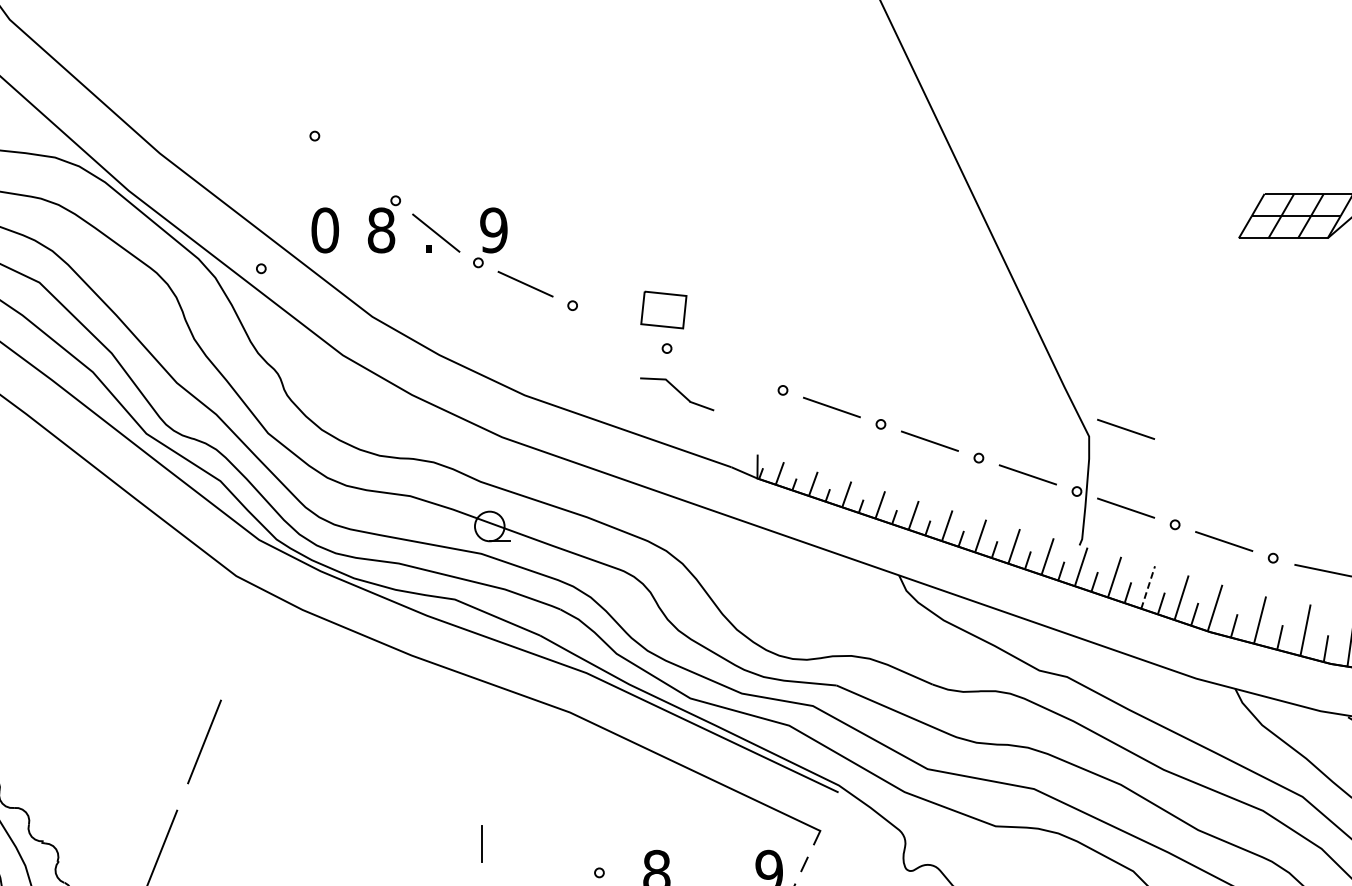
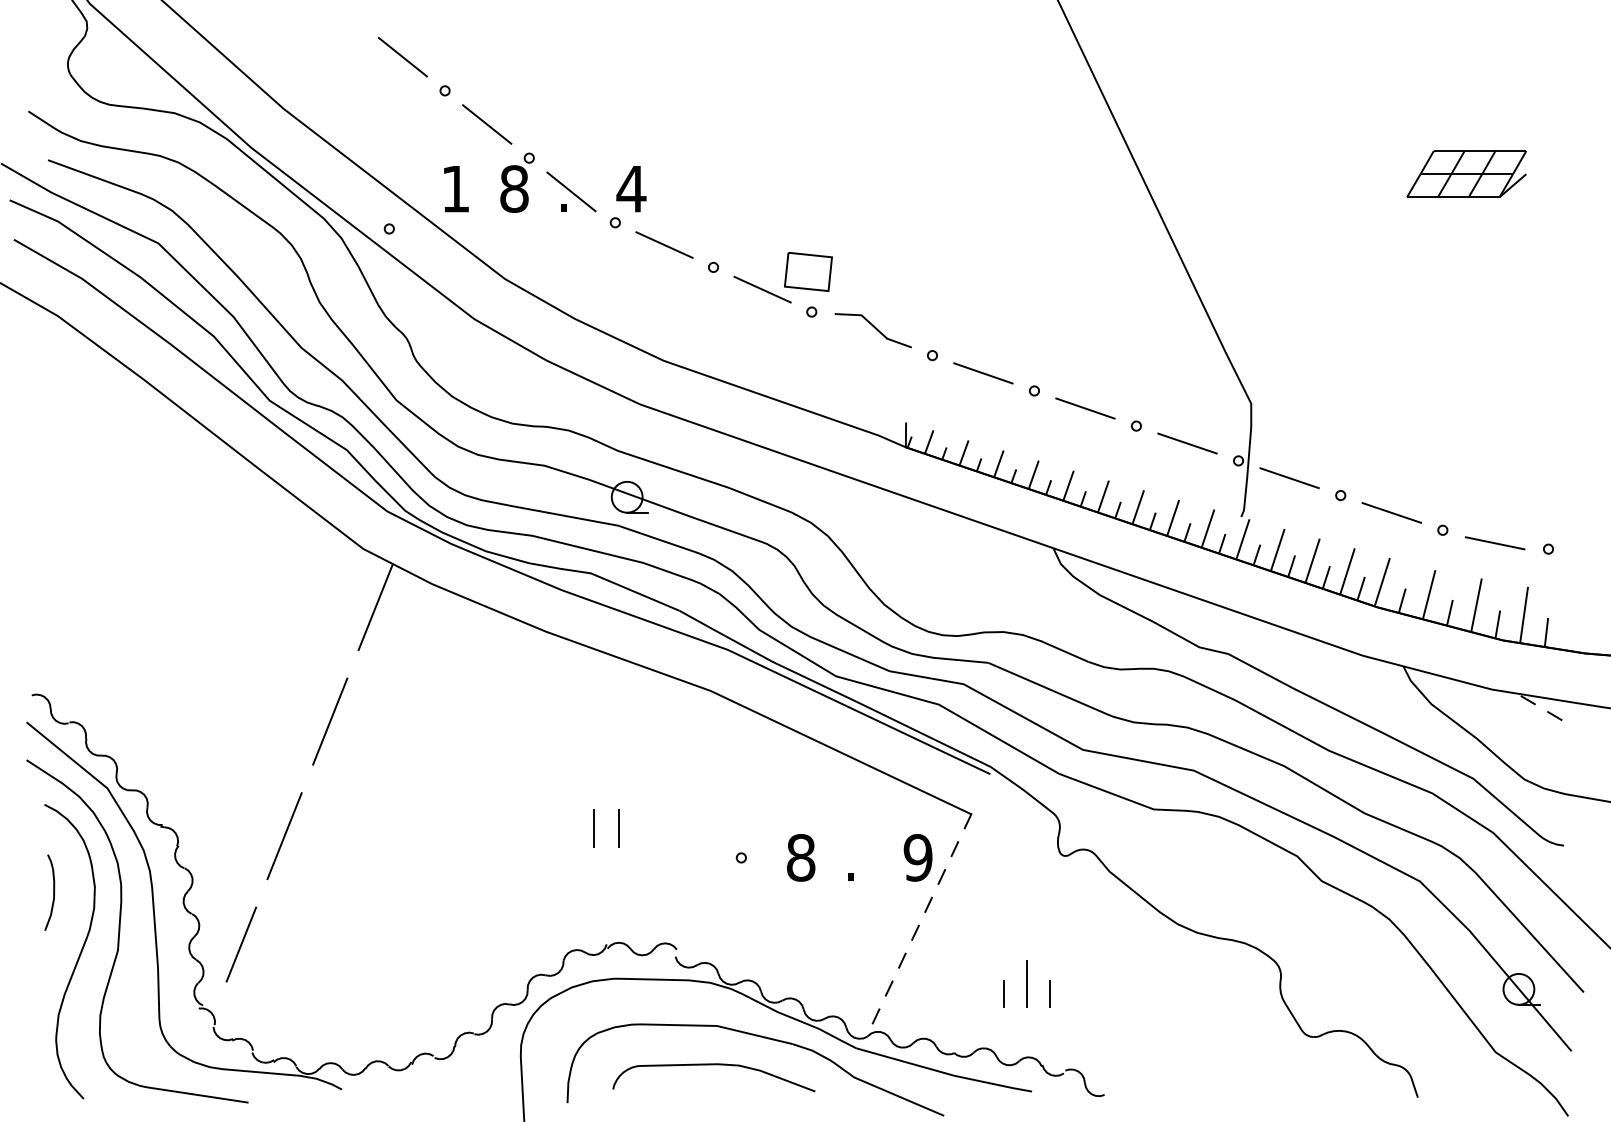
line: (273, 103) -> (402, 56), added
line: (355, 168) -> (487, 124), added
text: (324, 229) -> (455, 188), 0 -> 1
text: (493, 229) -> (631, 188), 9 -> 4
line: (619, 326) -> (762, 289), added
part: (676, 394) -> (872, 330), moved
line: (1125, 429) -> (1289, 396), removed
line: (1148, 587) -> (1312, 560), dashed -> solid
line: (248, 632) -> (375, 607), added
line: (458, 843) -> (594, 827), added

